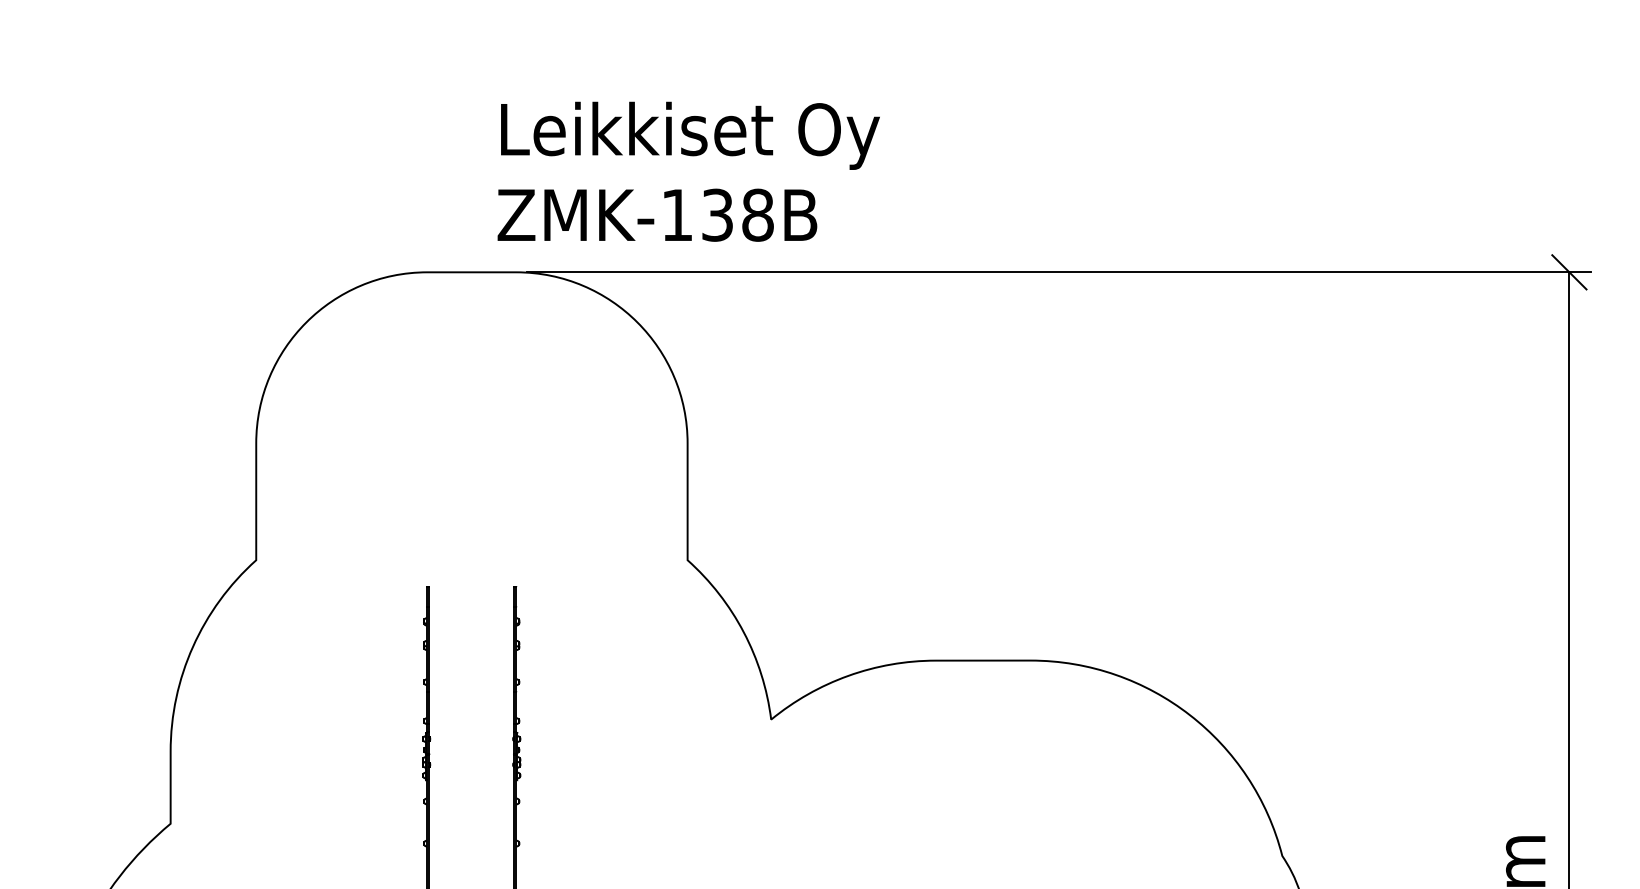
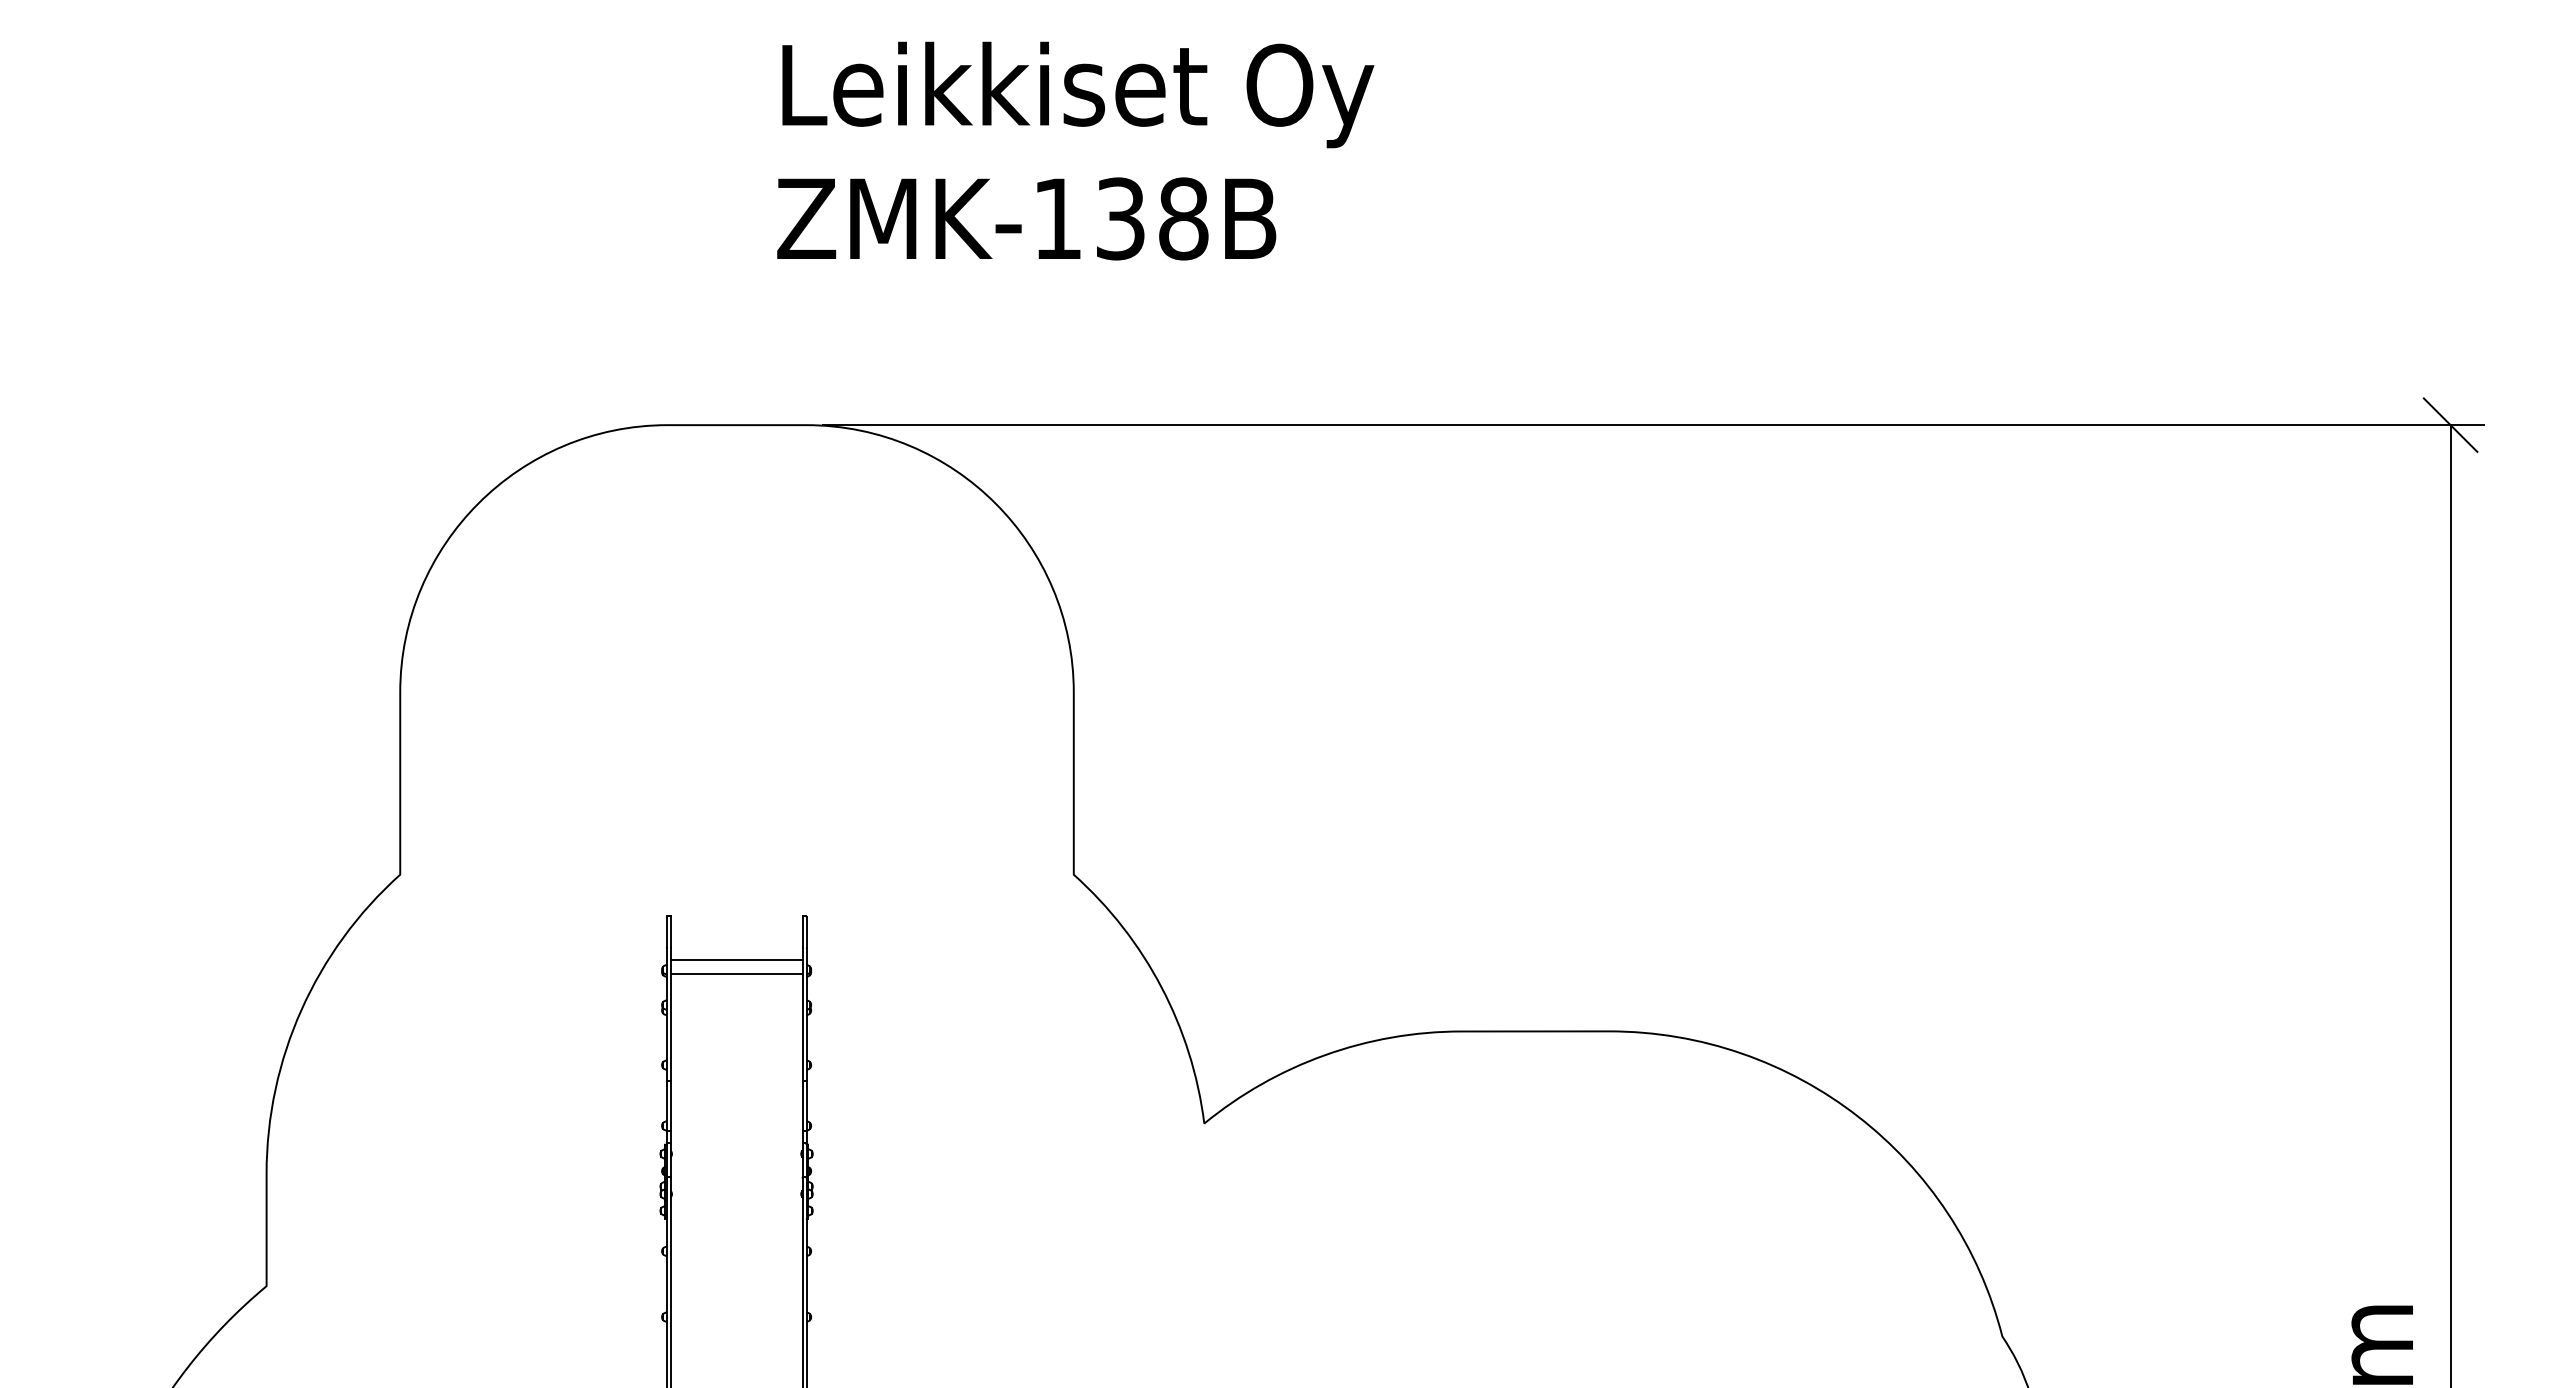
text: (688, 171) -> (1075, 150), moved
line: (471, 614) -> (736, 959), added
line: (471, 624) -> (736, 975), added

